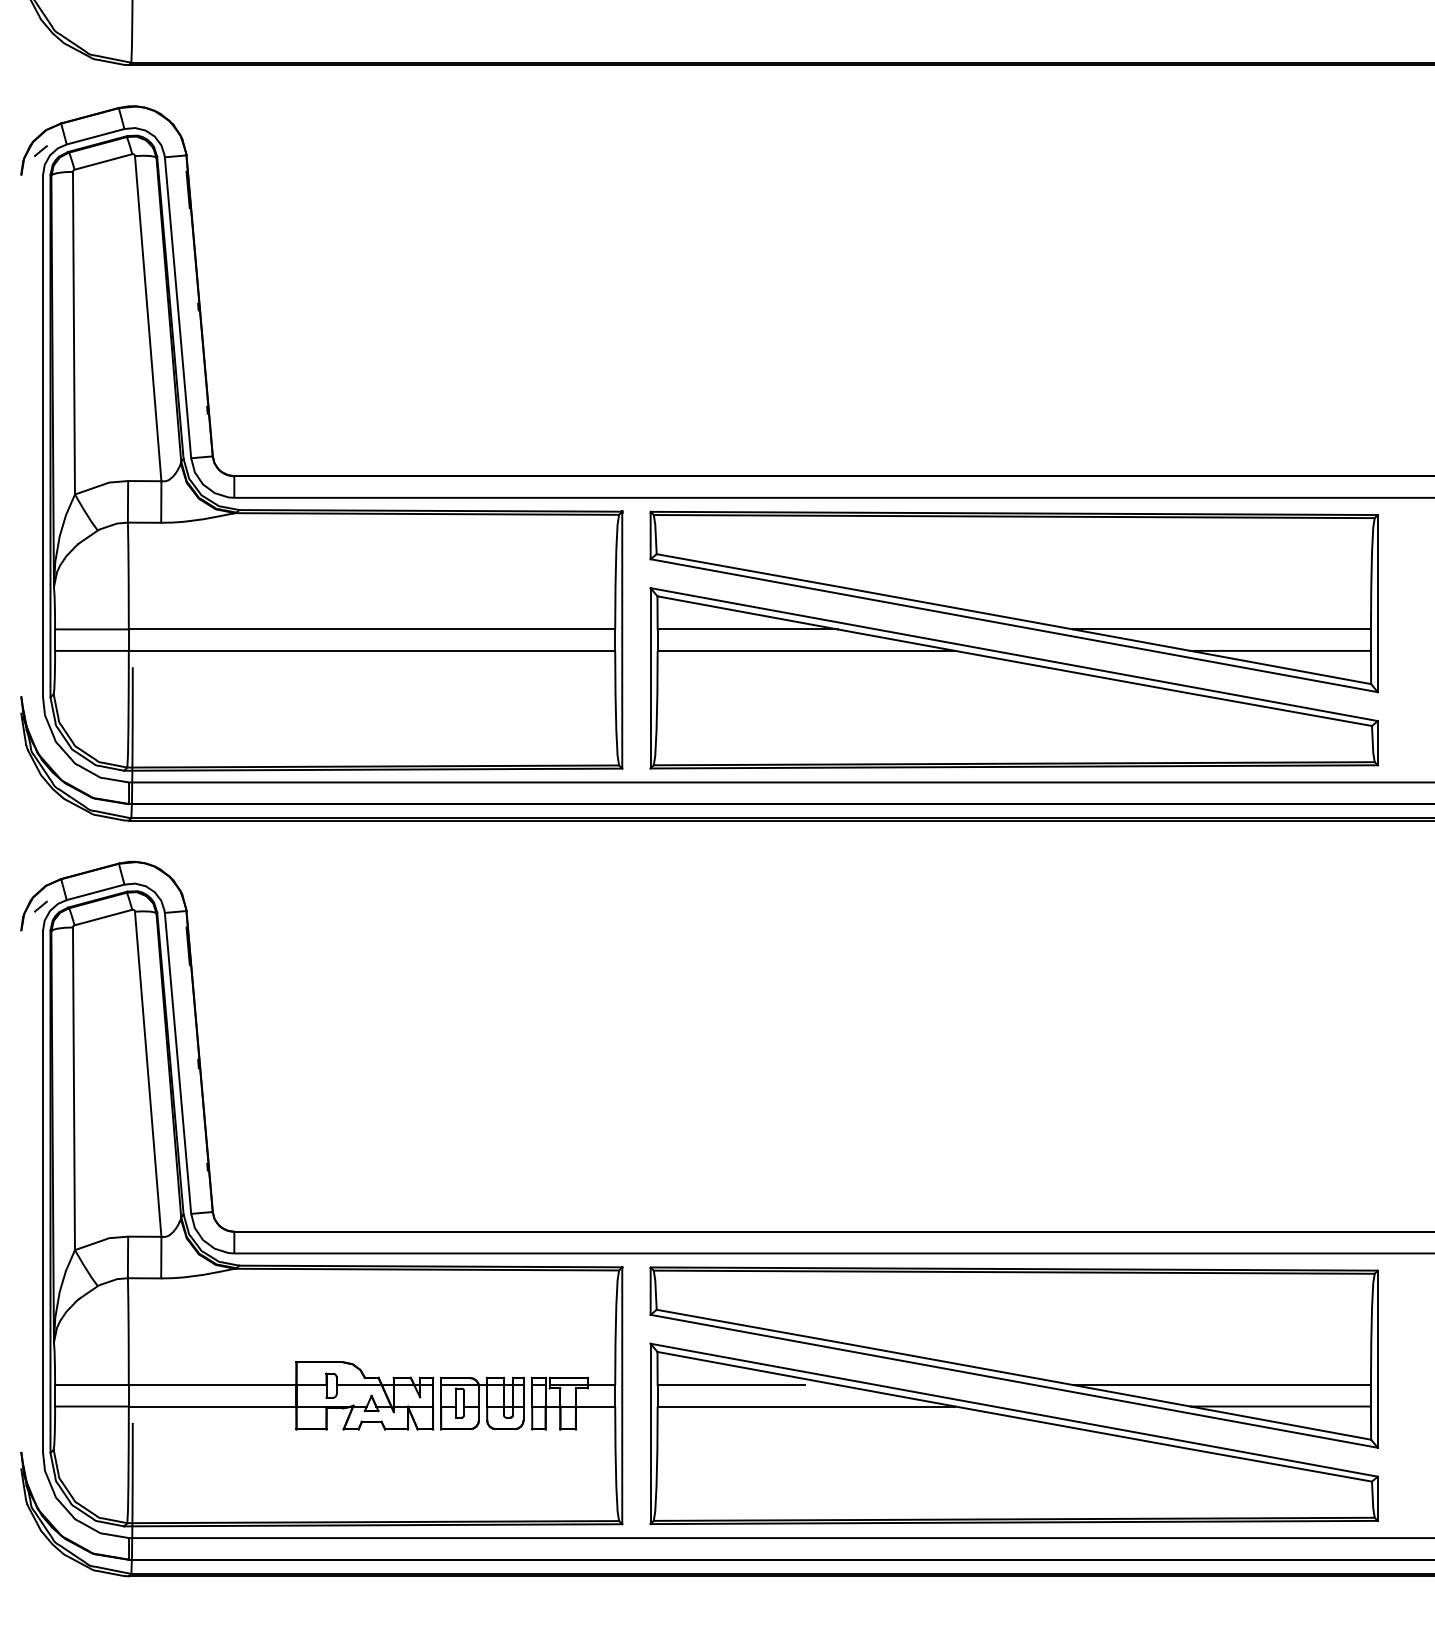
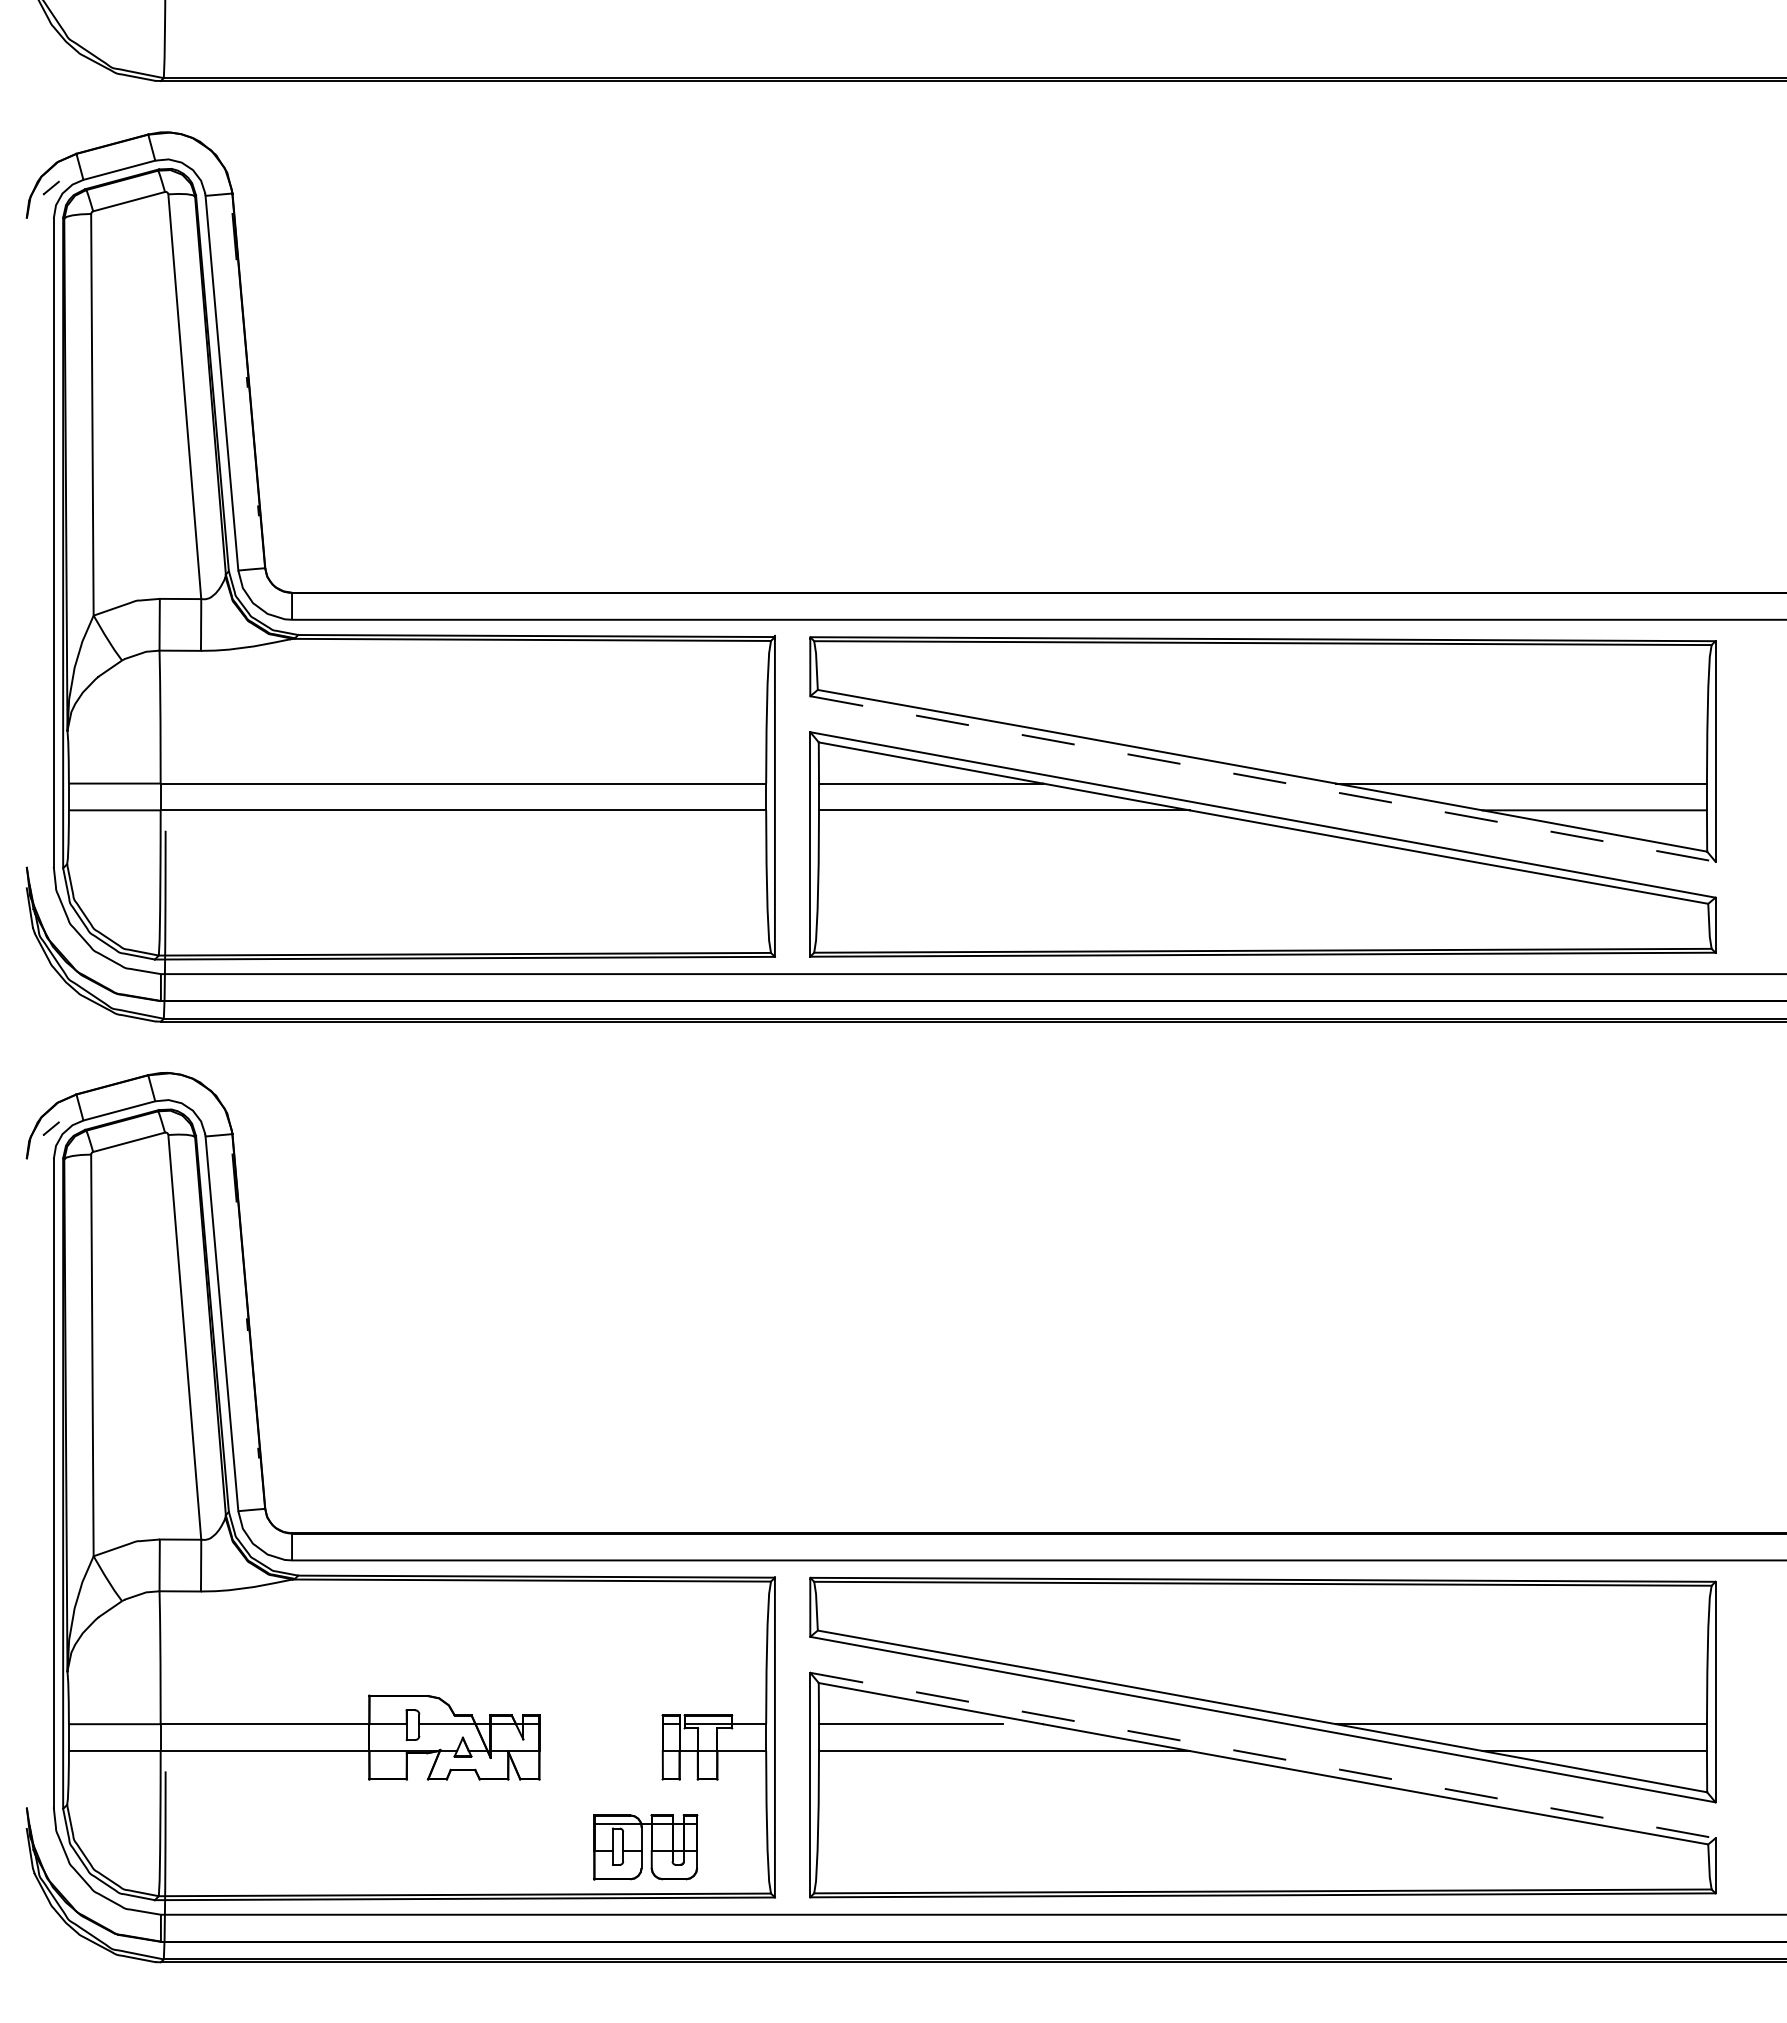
line: (1014, 626) -> (1263, 779), solid -> dashed
part: (482, 1403) -> (645, 1847), moved
line: (1014, 1410) -> (1263, 1755), solid -> dashed

